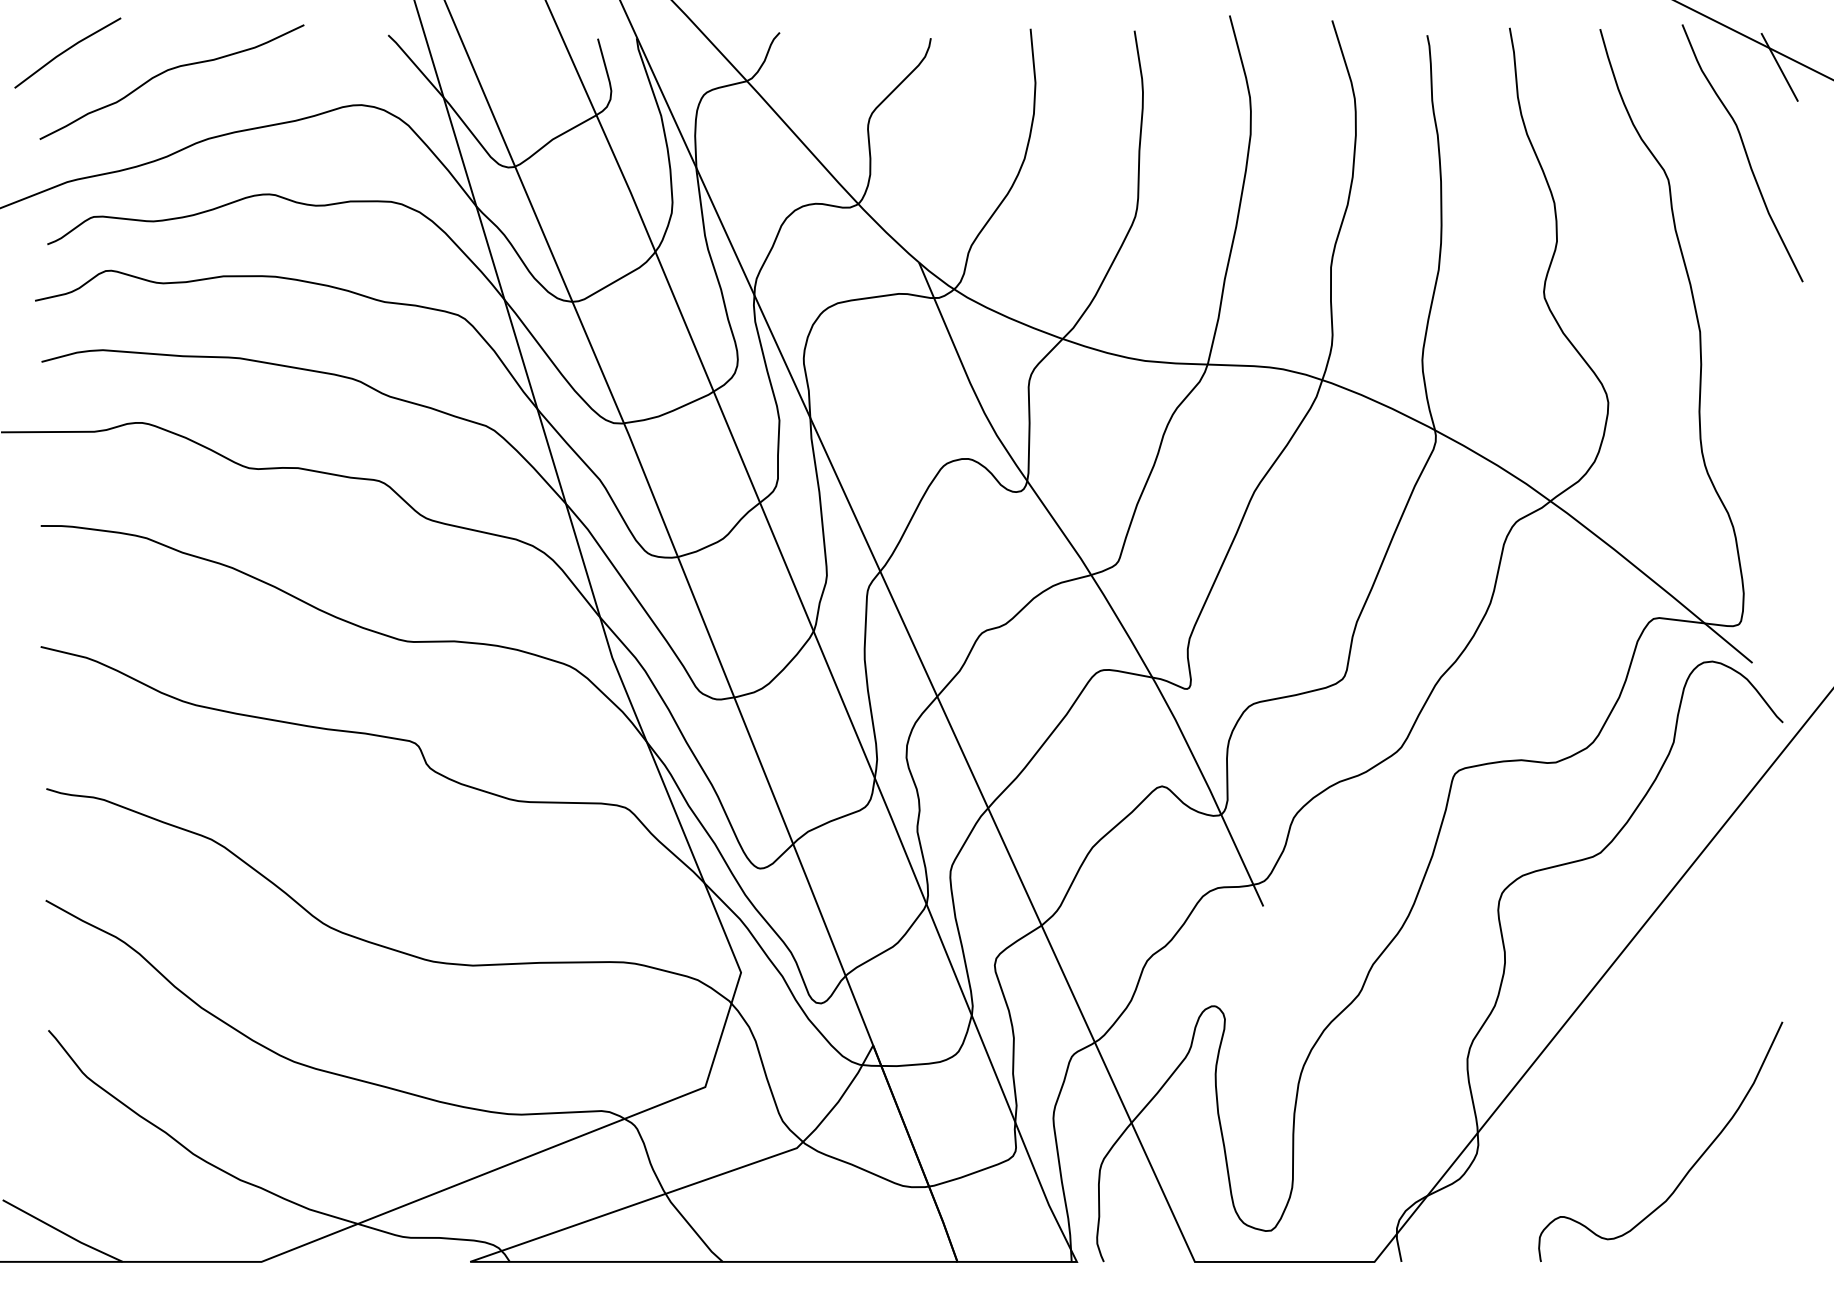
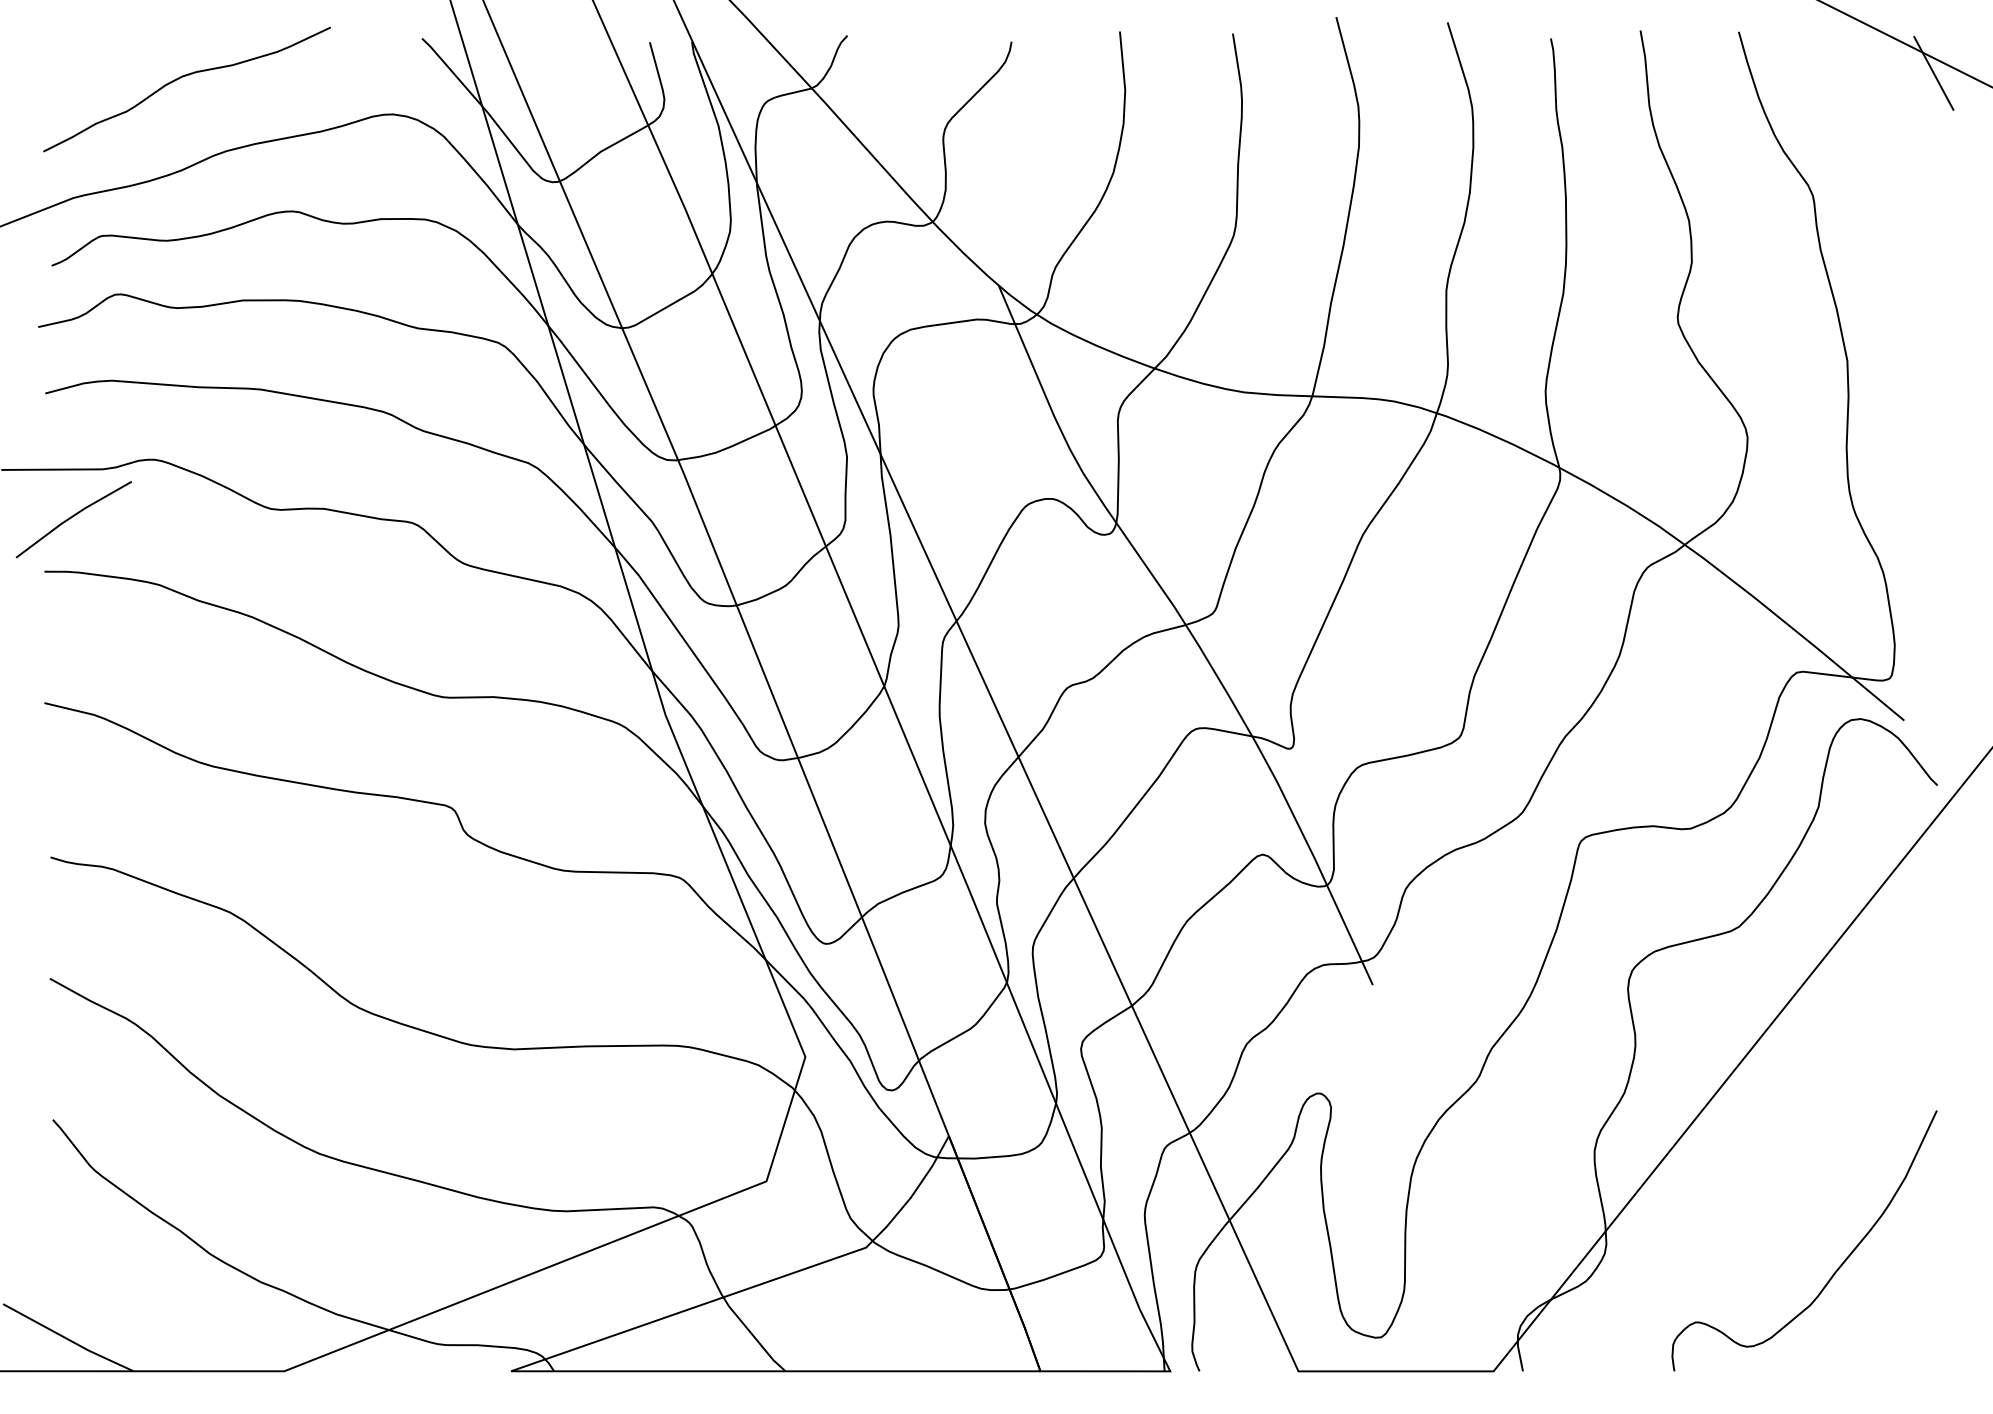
line: (66, 51) -> (72, 517), moved
curve: (1744, 151) -> (1895, 164), removed

